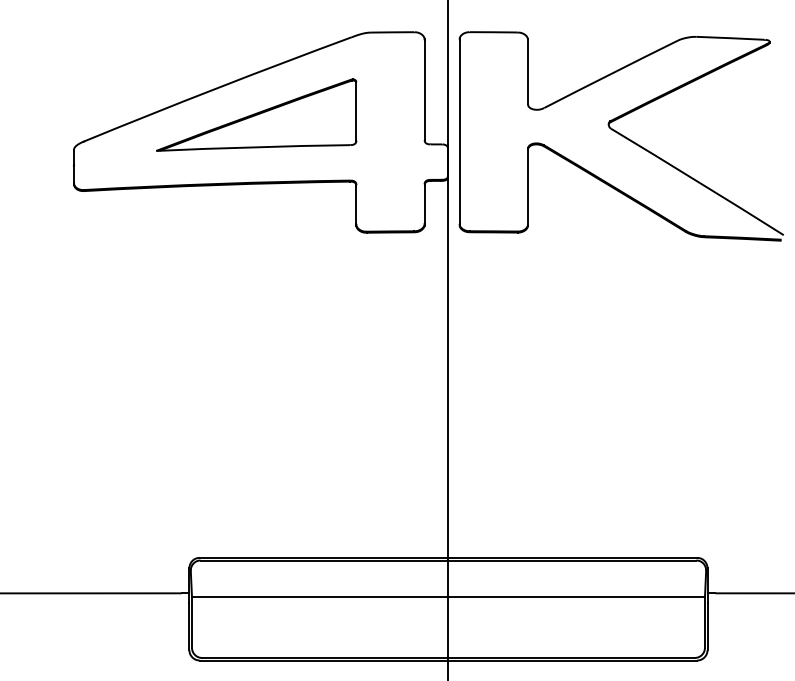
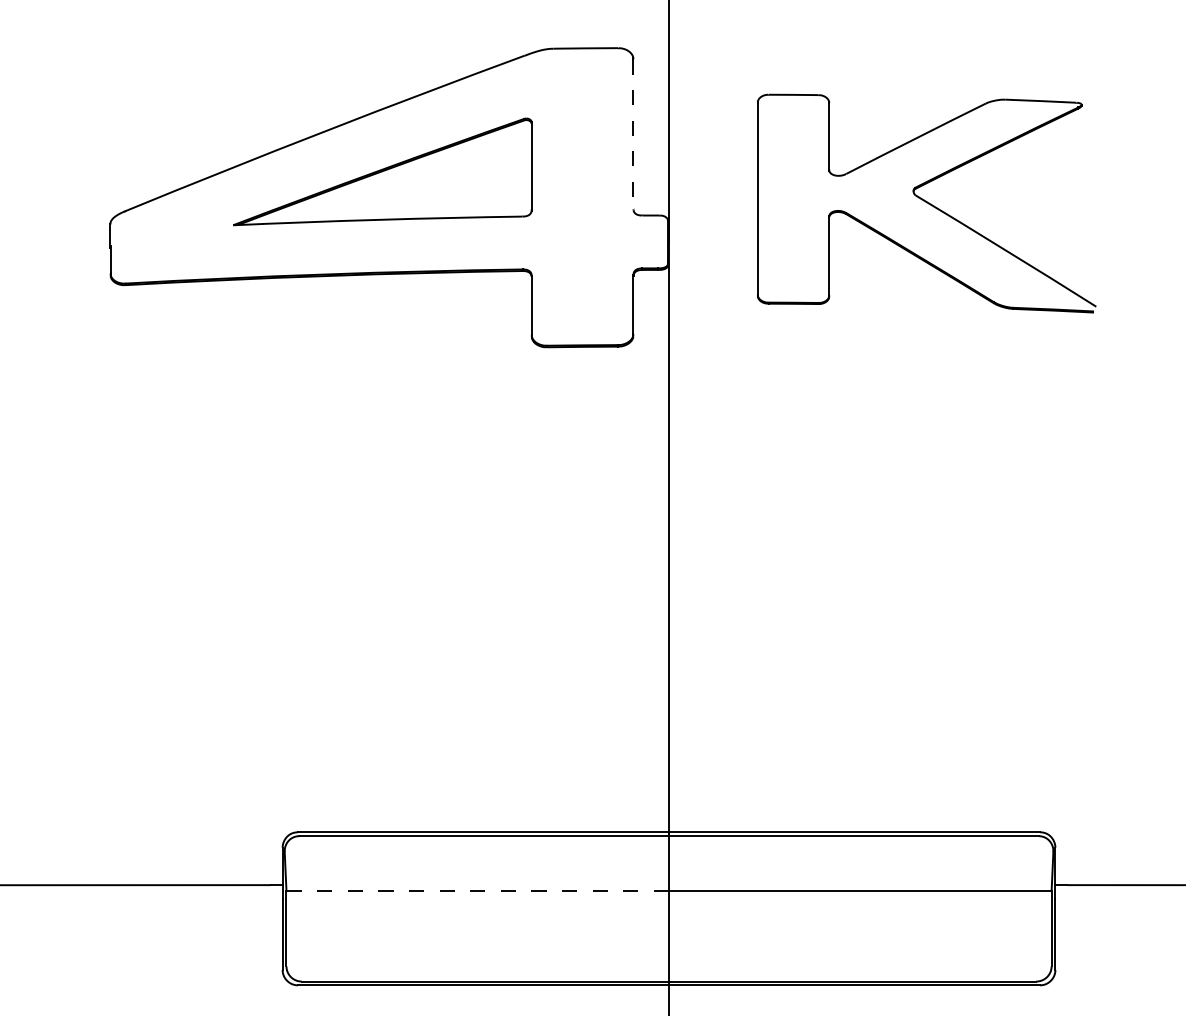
line: (424, 90) -> (633, 135), solid -> dashed
part: (620, 136) -> (925, 203), size x0.7
line: (320, 597) -> (478, 891), solid -> dashed

